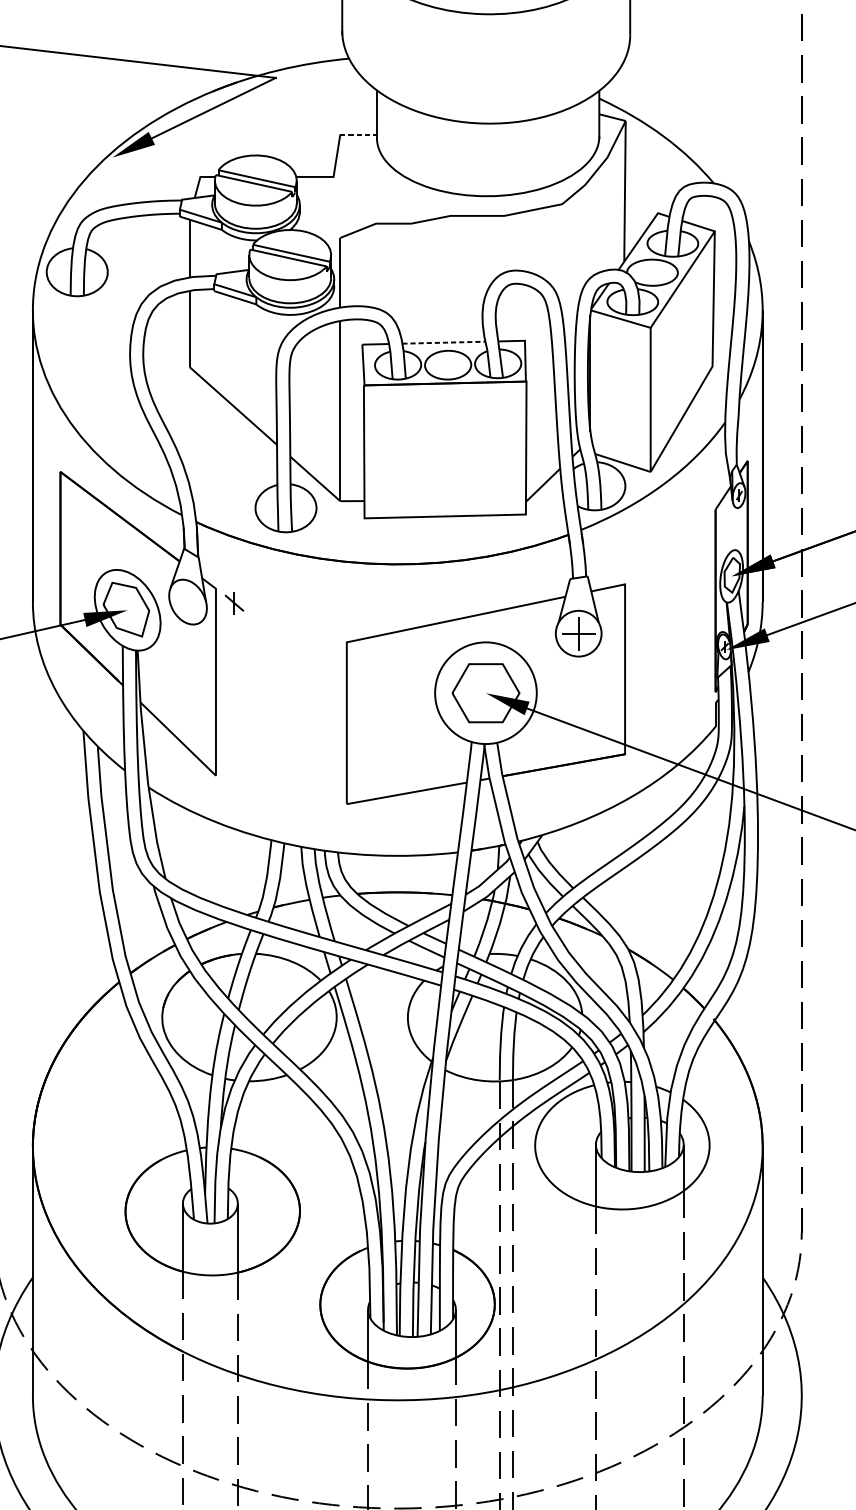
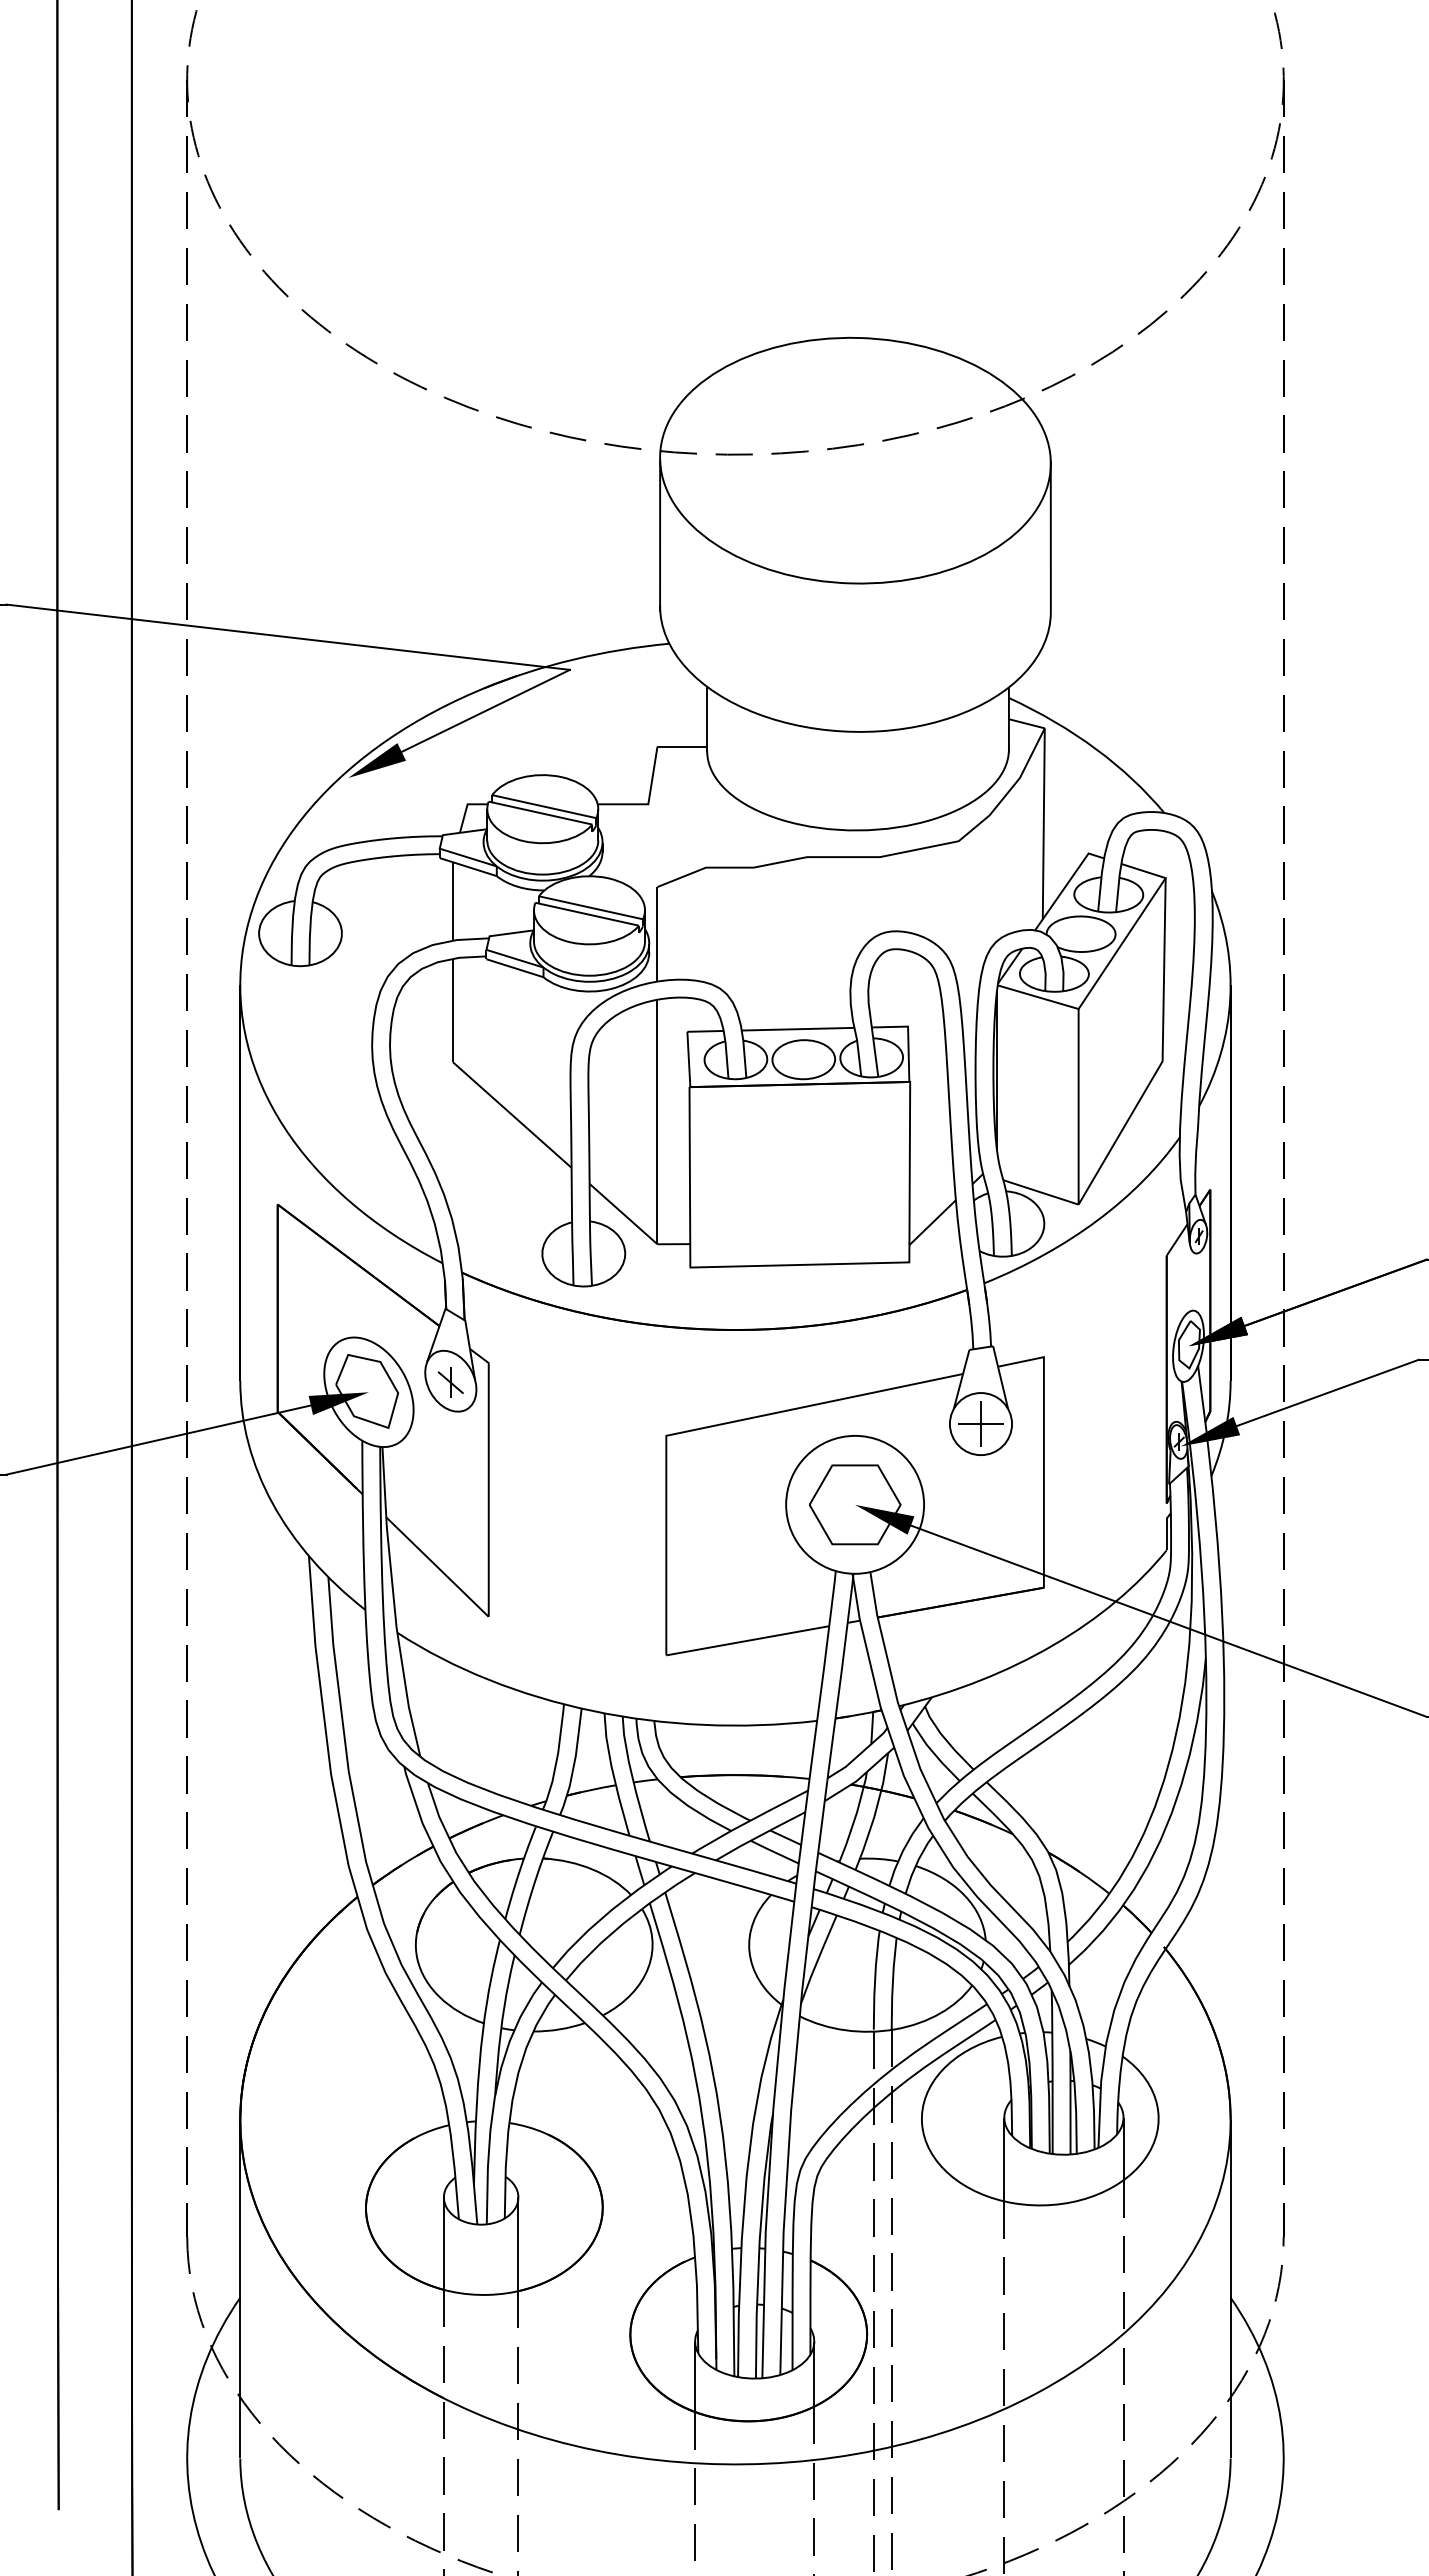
line: (358, 134) -> (682, 746), dashed -> solid
line: (444, 342) -> (798, 1029), dashed -> solid
part: (234, 603) -> (450, 1382), moved

